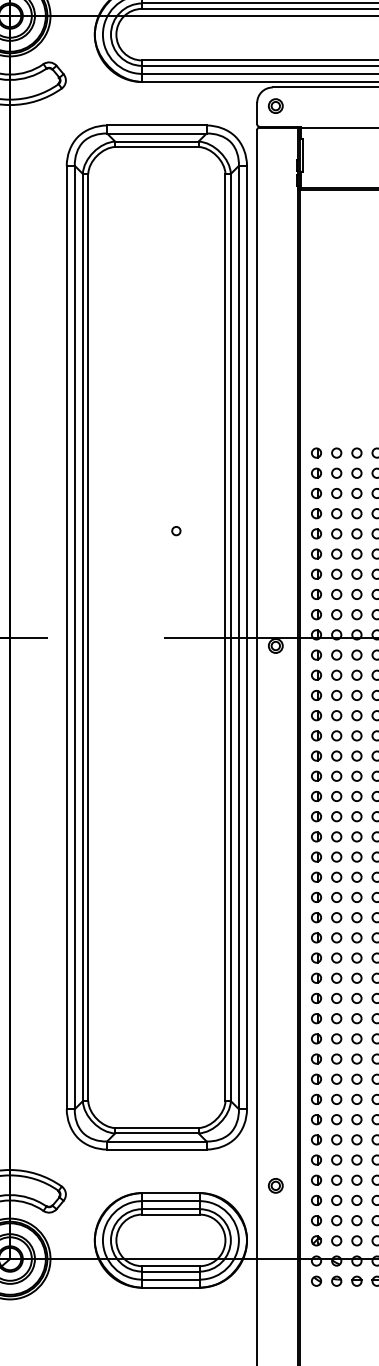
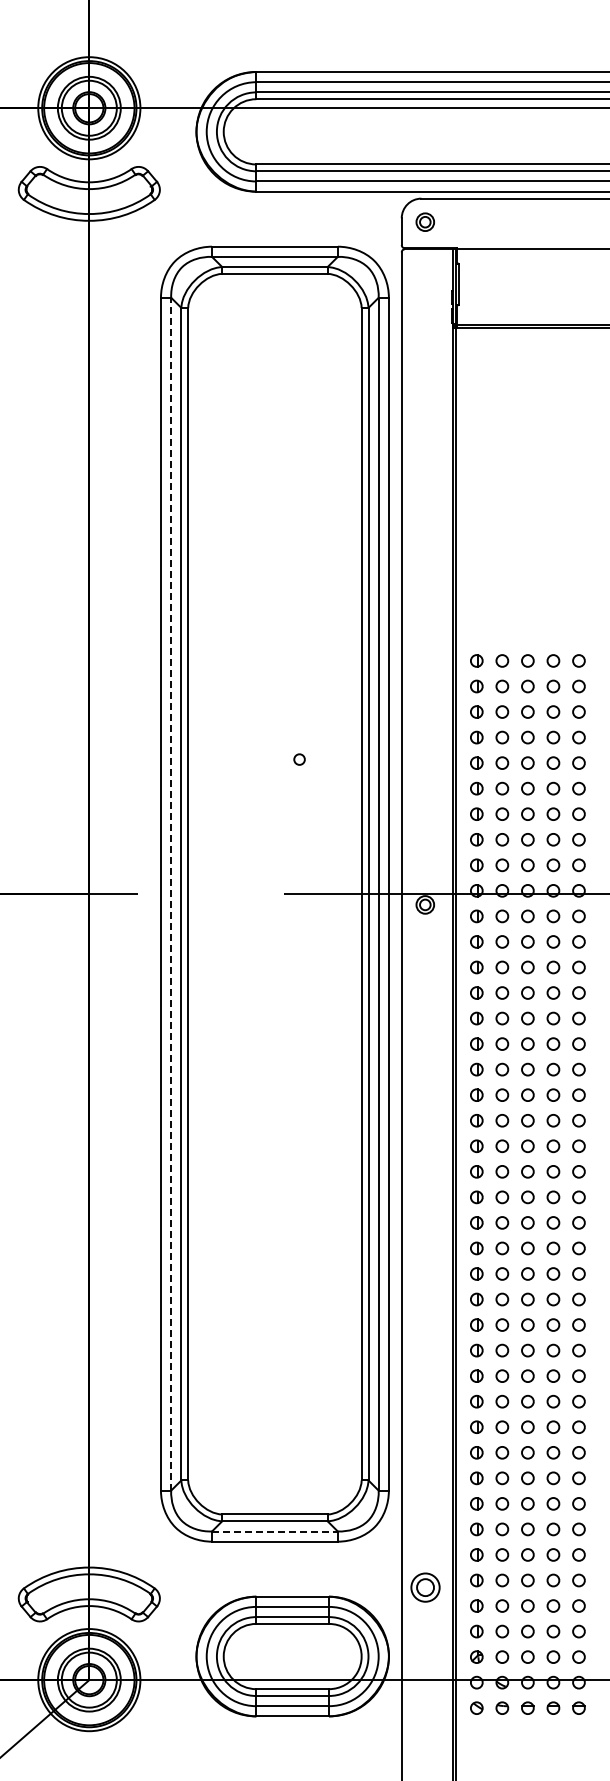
line: (75, 636) -> (171, 893), solid -> dashed
line: (156, 1141) -> (274, 1531), solid -> dashed
part: (275, 1185) -> (424, 1587), size x1.6

